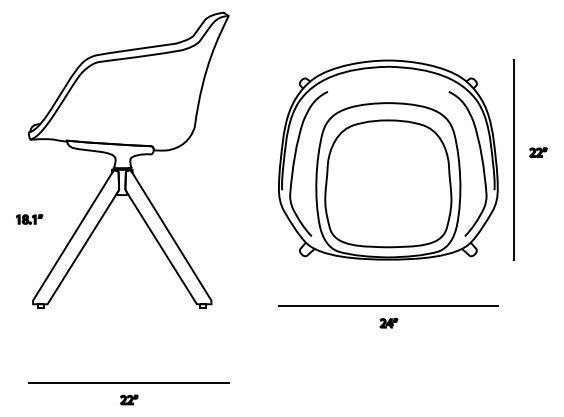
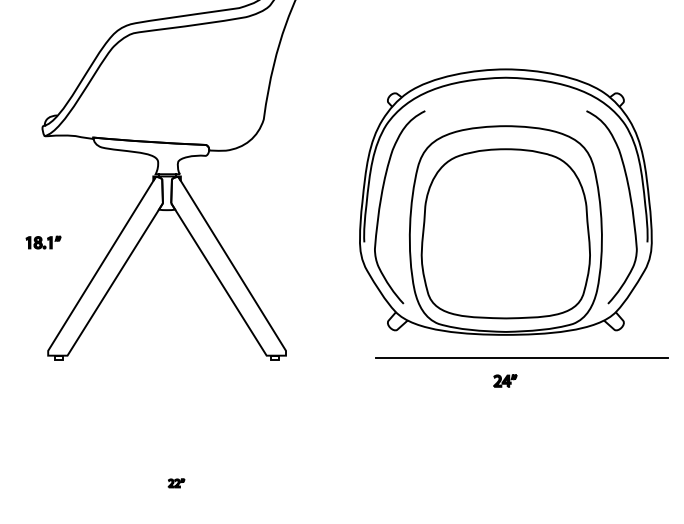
part: (388, 159) -> (506, 201), moved
part: (388, 322) -> (504, 379), moved
line: (128, 382) -> (175, 459), removed
part: (129, 399) -> (176, 482), size x0.7

